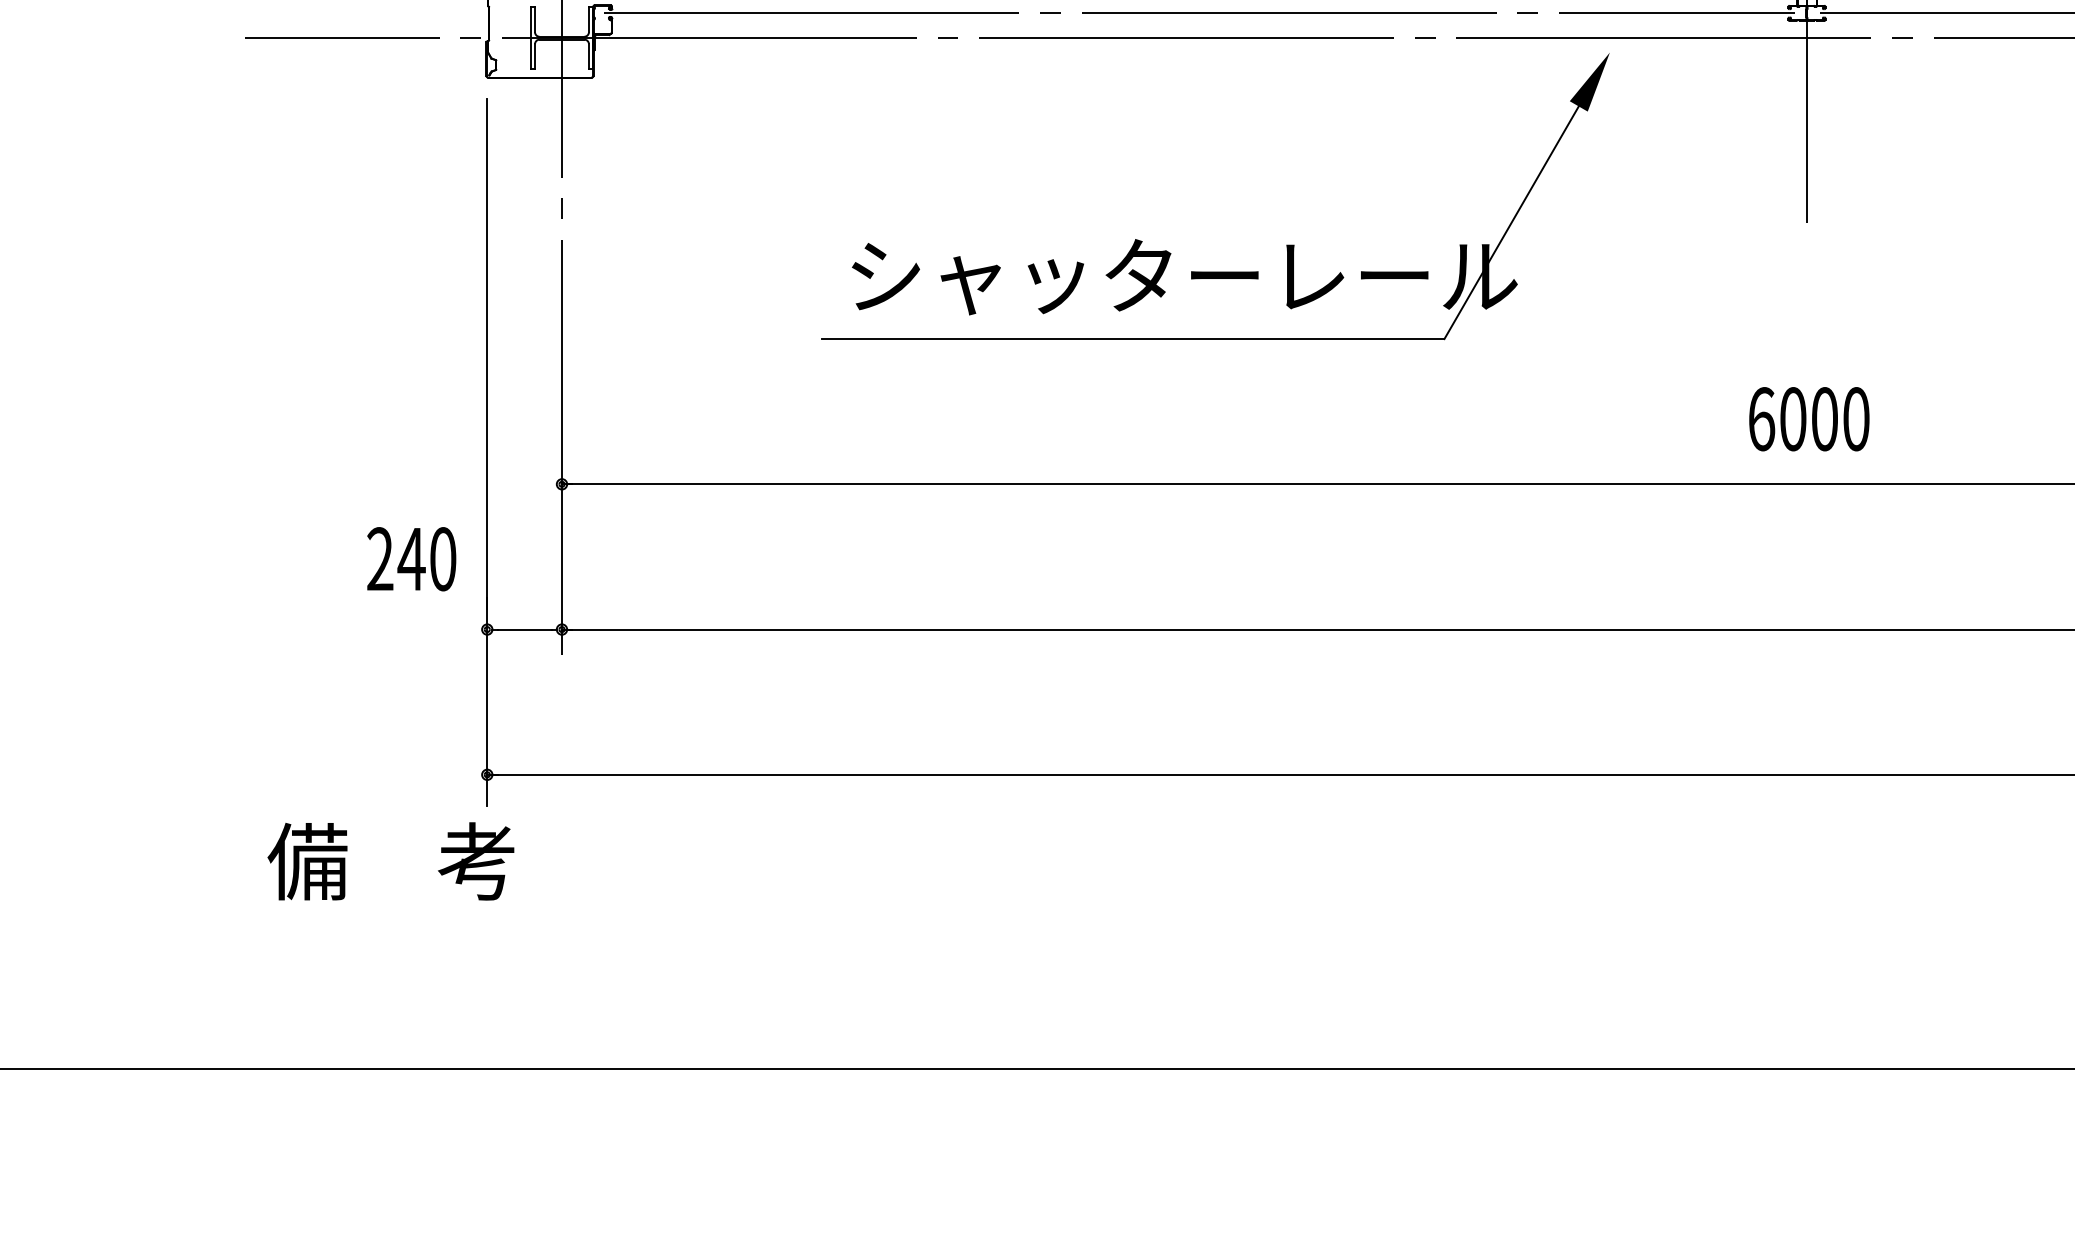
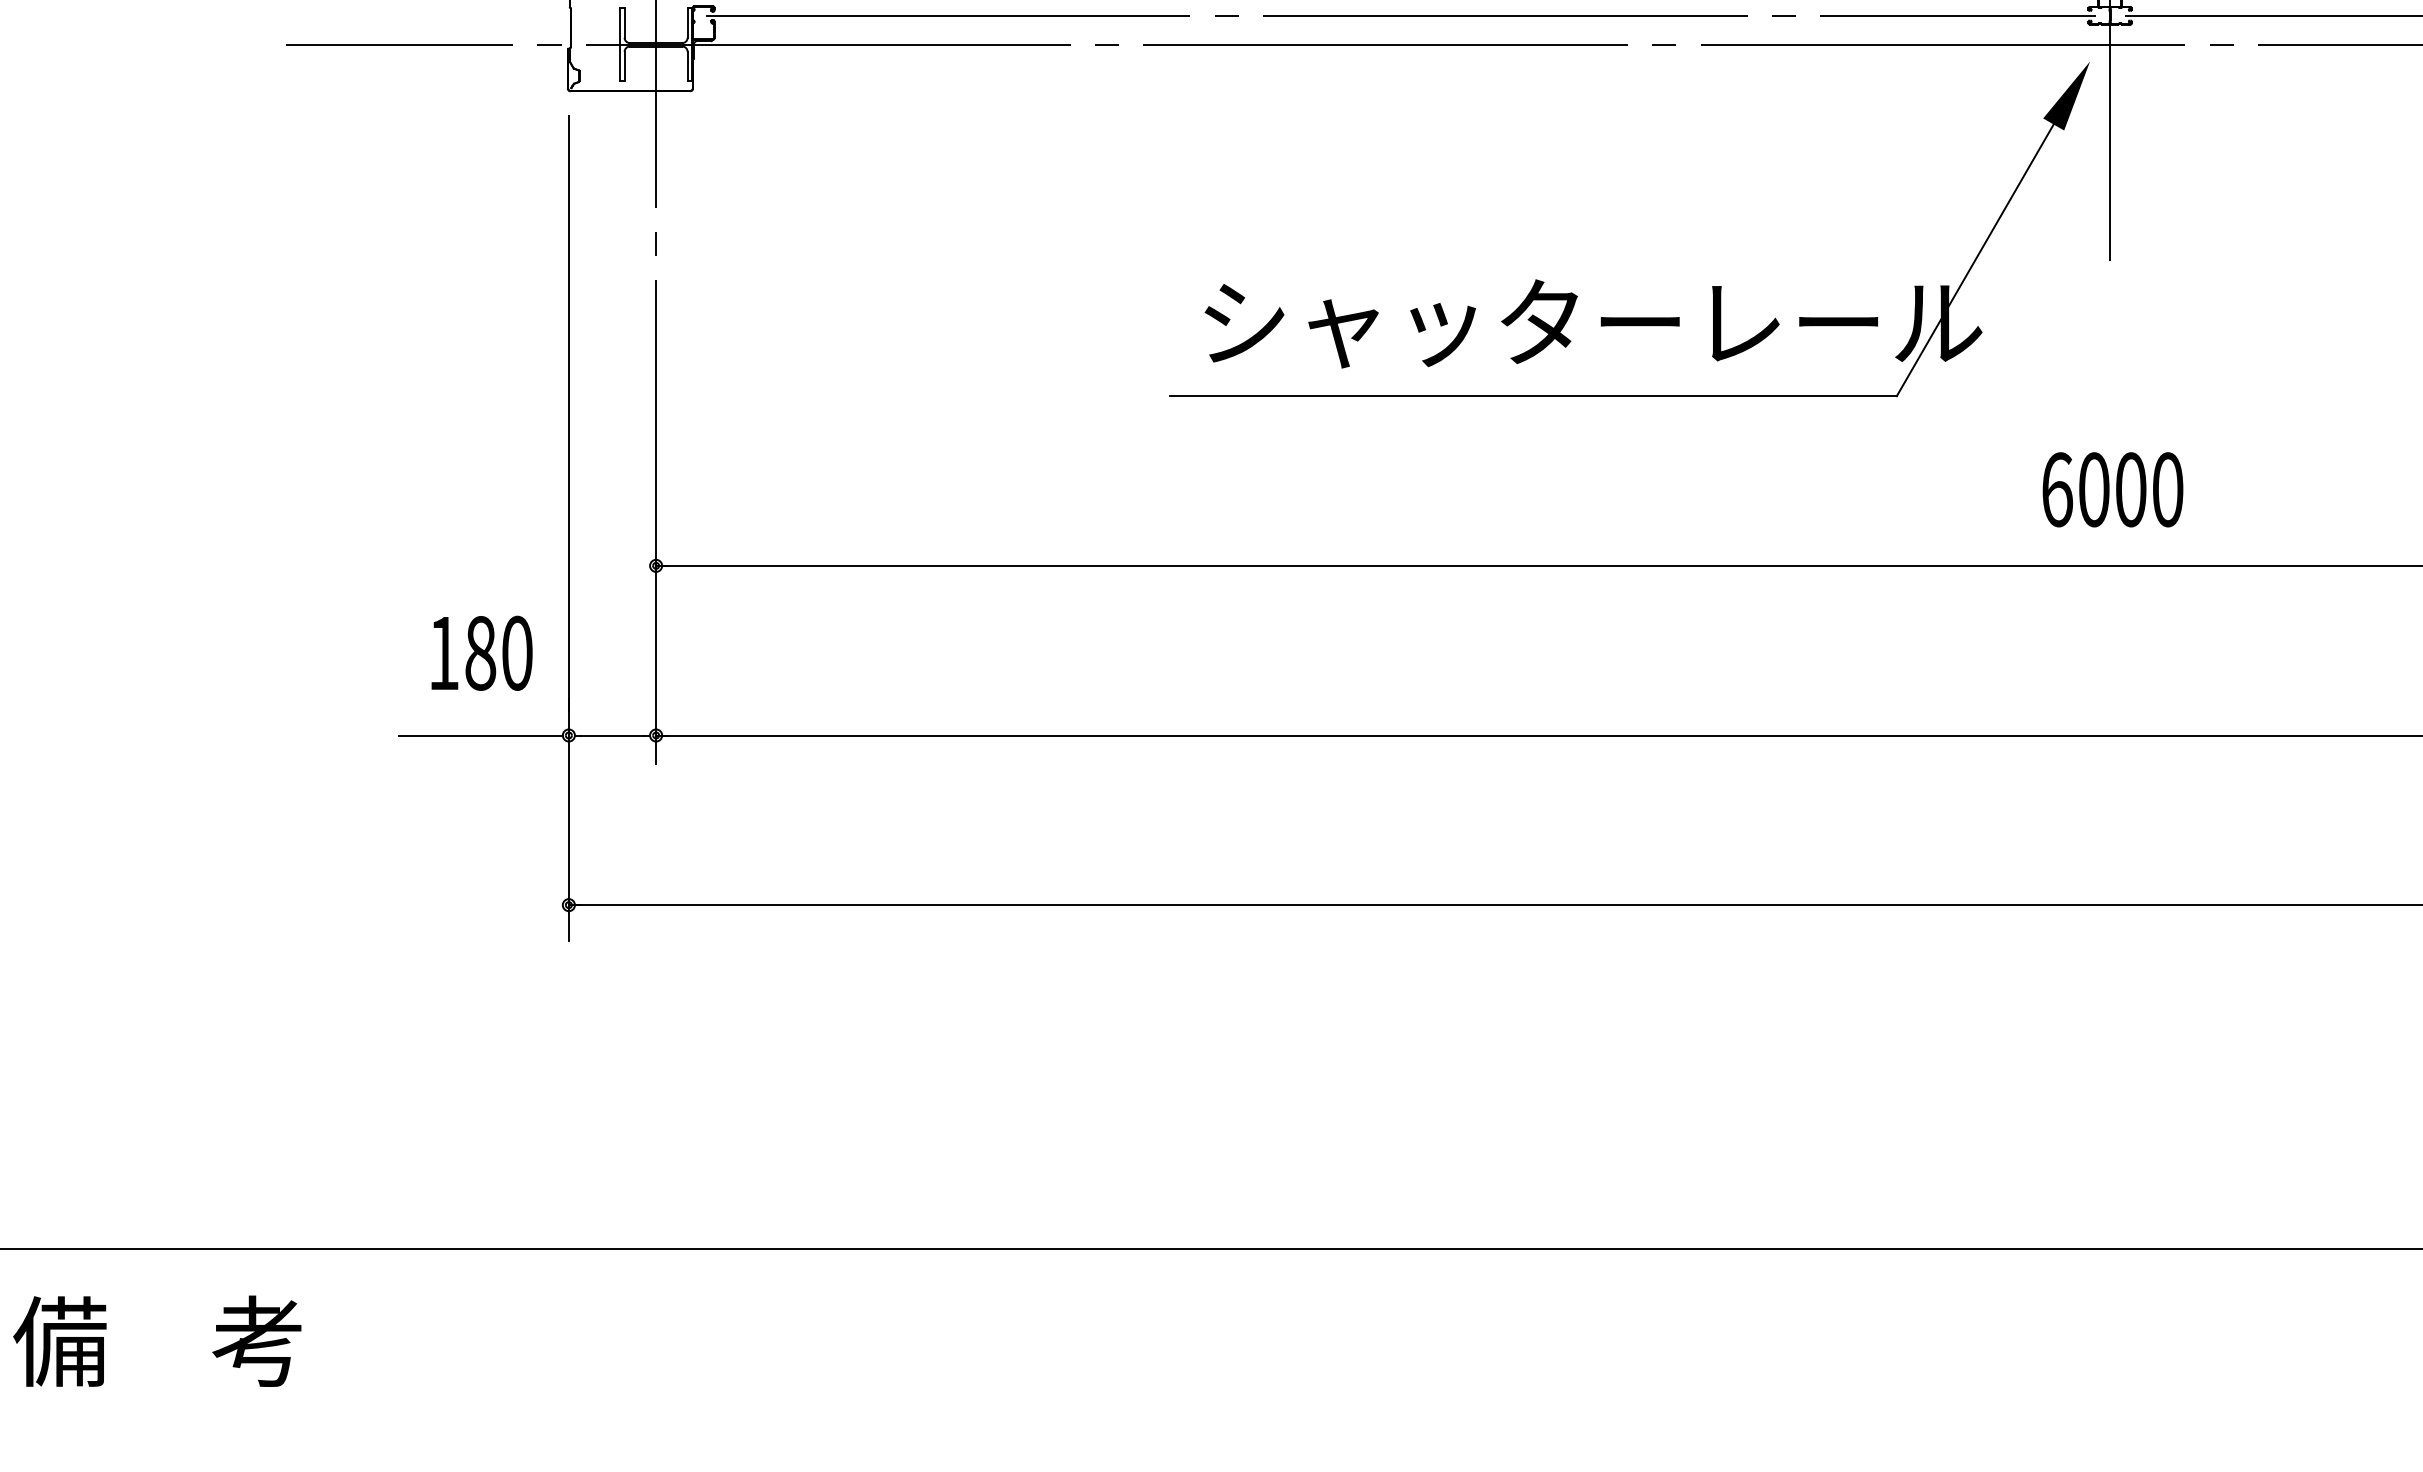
part: (1171, 252) -> (1577, 295), moved
text: (396, 558) -> (462, 652), 240 -> 180
line: (411, 629) -> (480, 735), added
text: (391, 860) -> (157, 1340), moved

